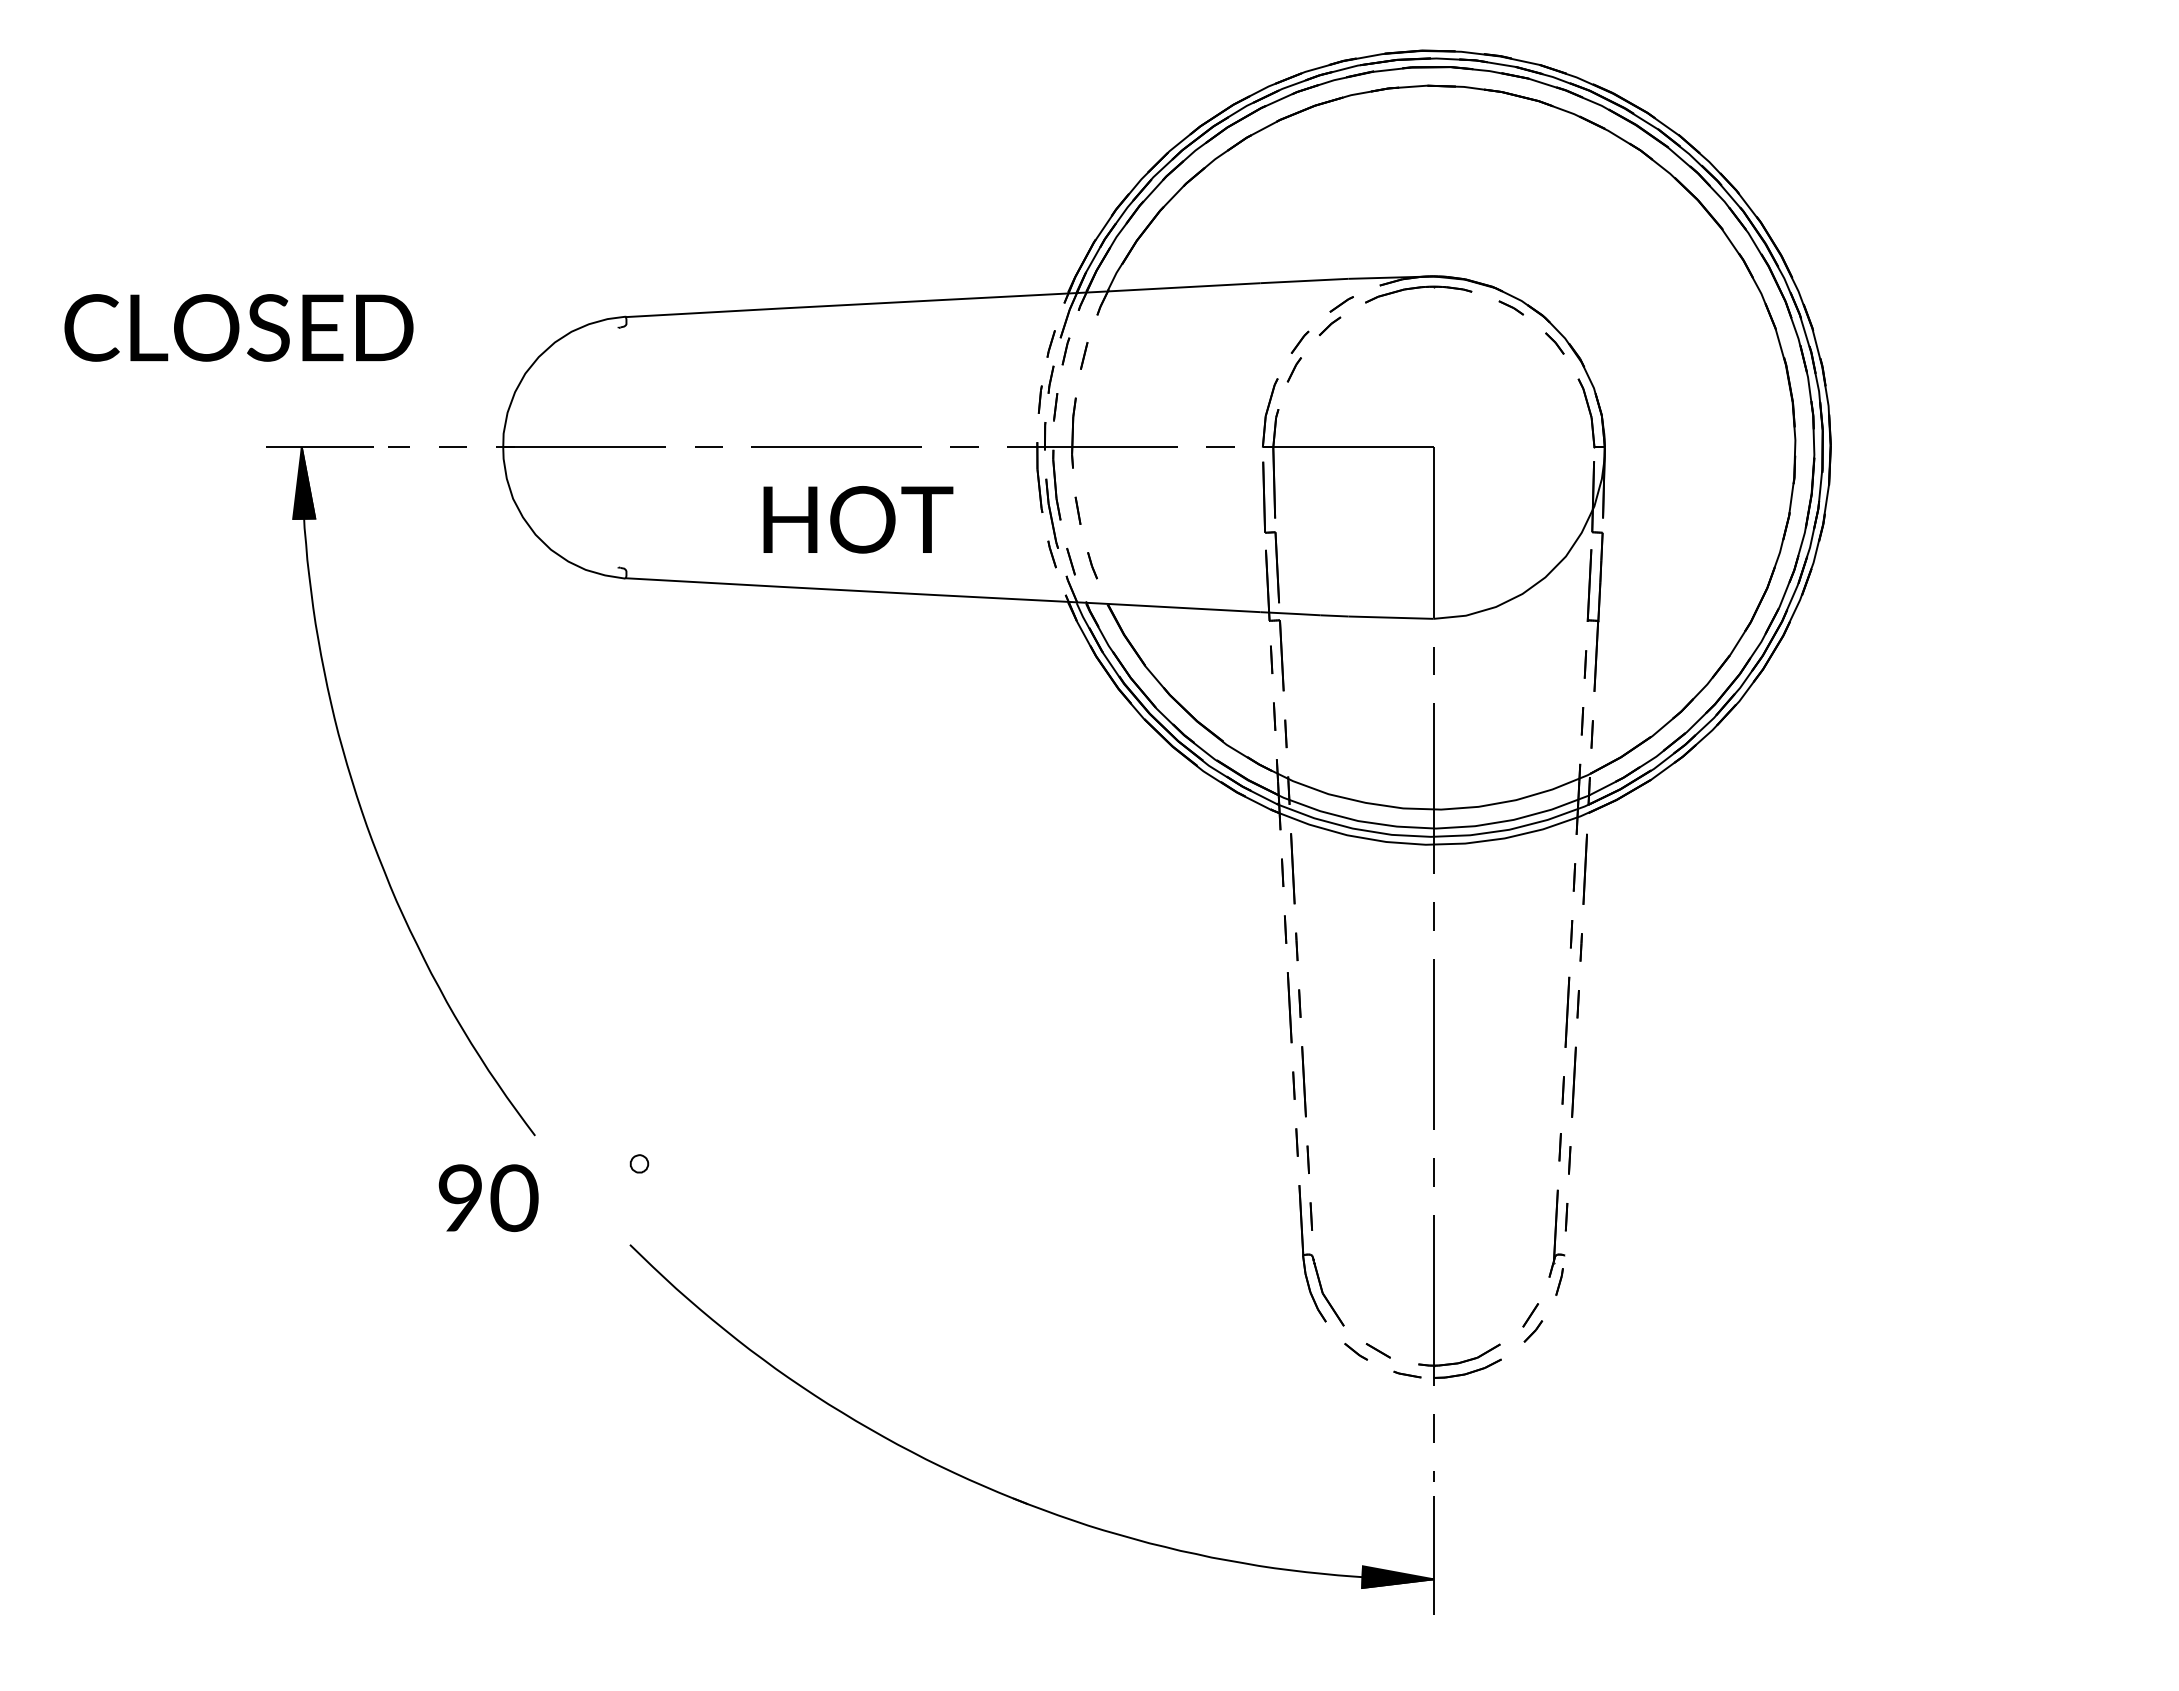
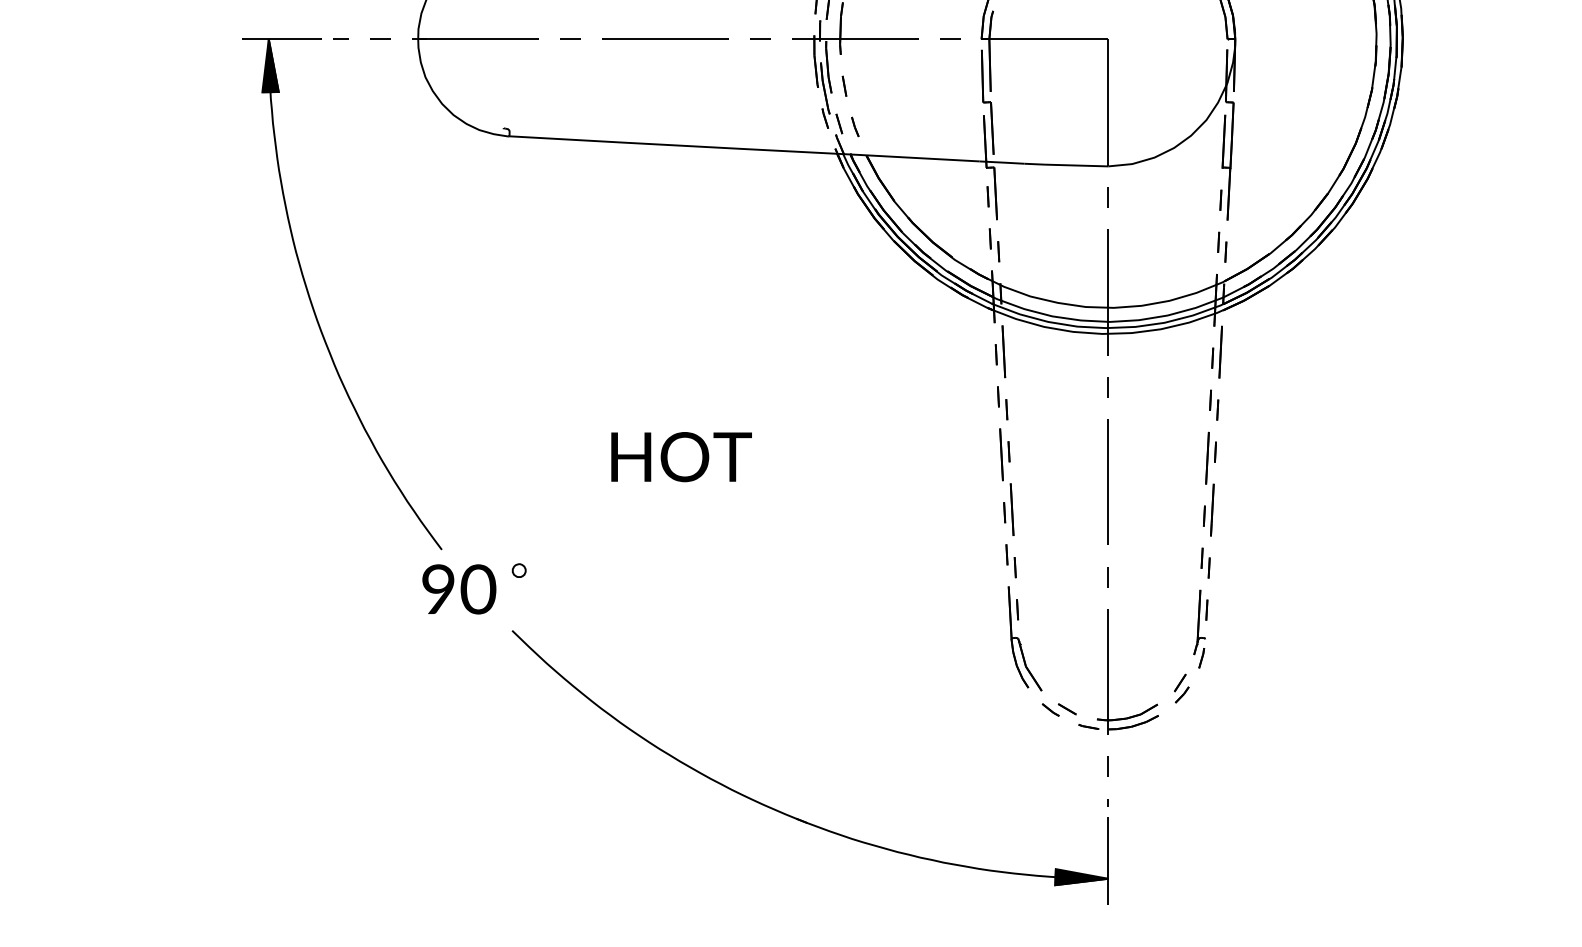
text: (858, 519) -> (681, 456), moved
text: (488, 1197) -> (459, 588), moved

